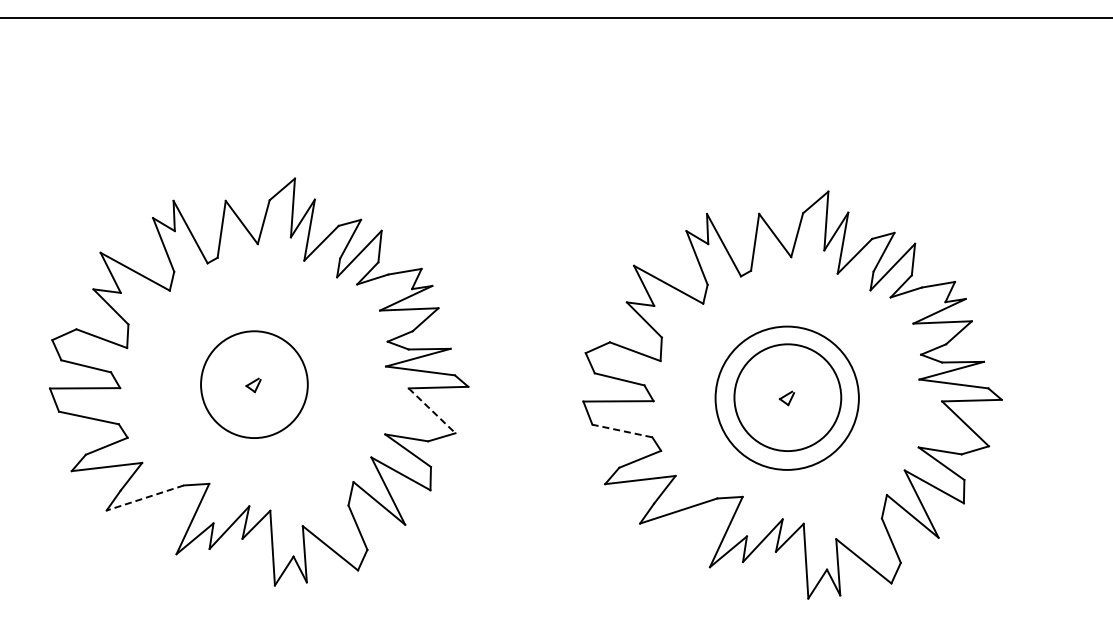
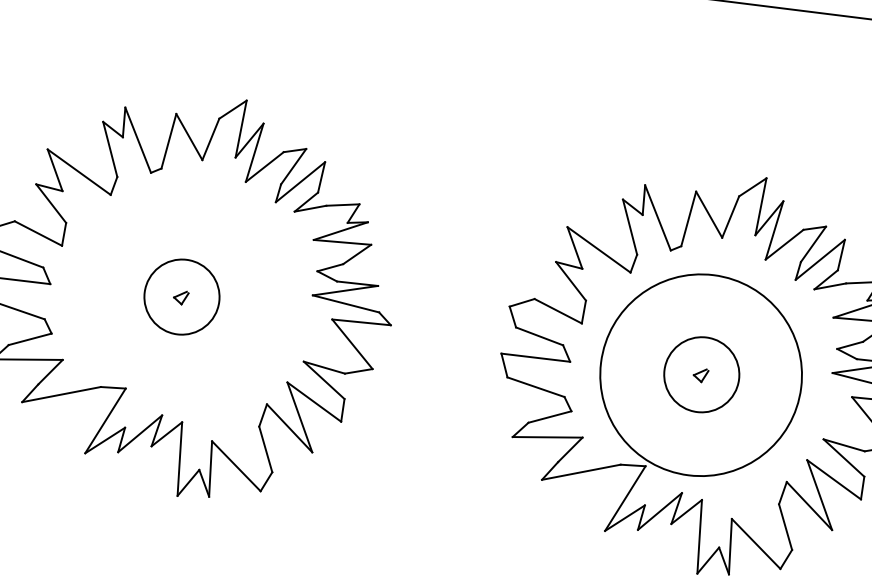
circle: (254, 384) -> (182, 296), size x0.71
circle: (786, 397) -> (700, 374), size x1.43
circle: (787, 397) -> (701, 374), size x0.71
line: (432, 411) -> (352, 344), dashed -> solid
line: (622, 431) -> (536, 387), dashed -> solid
line: (145, 498) -> (61, 395), dashed -> solid

